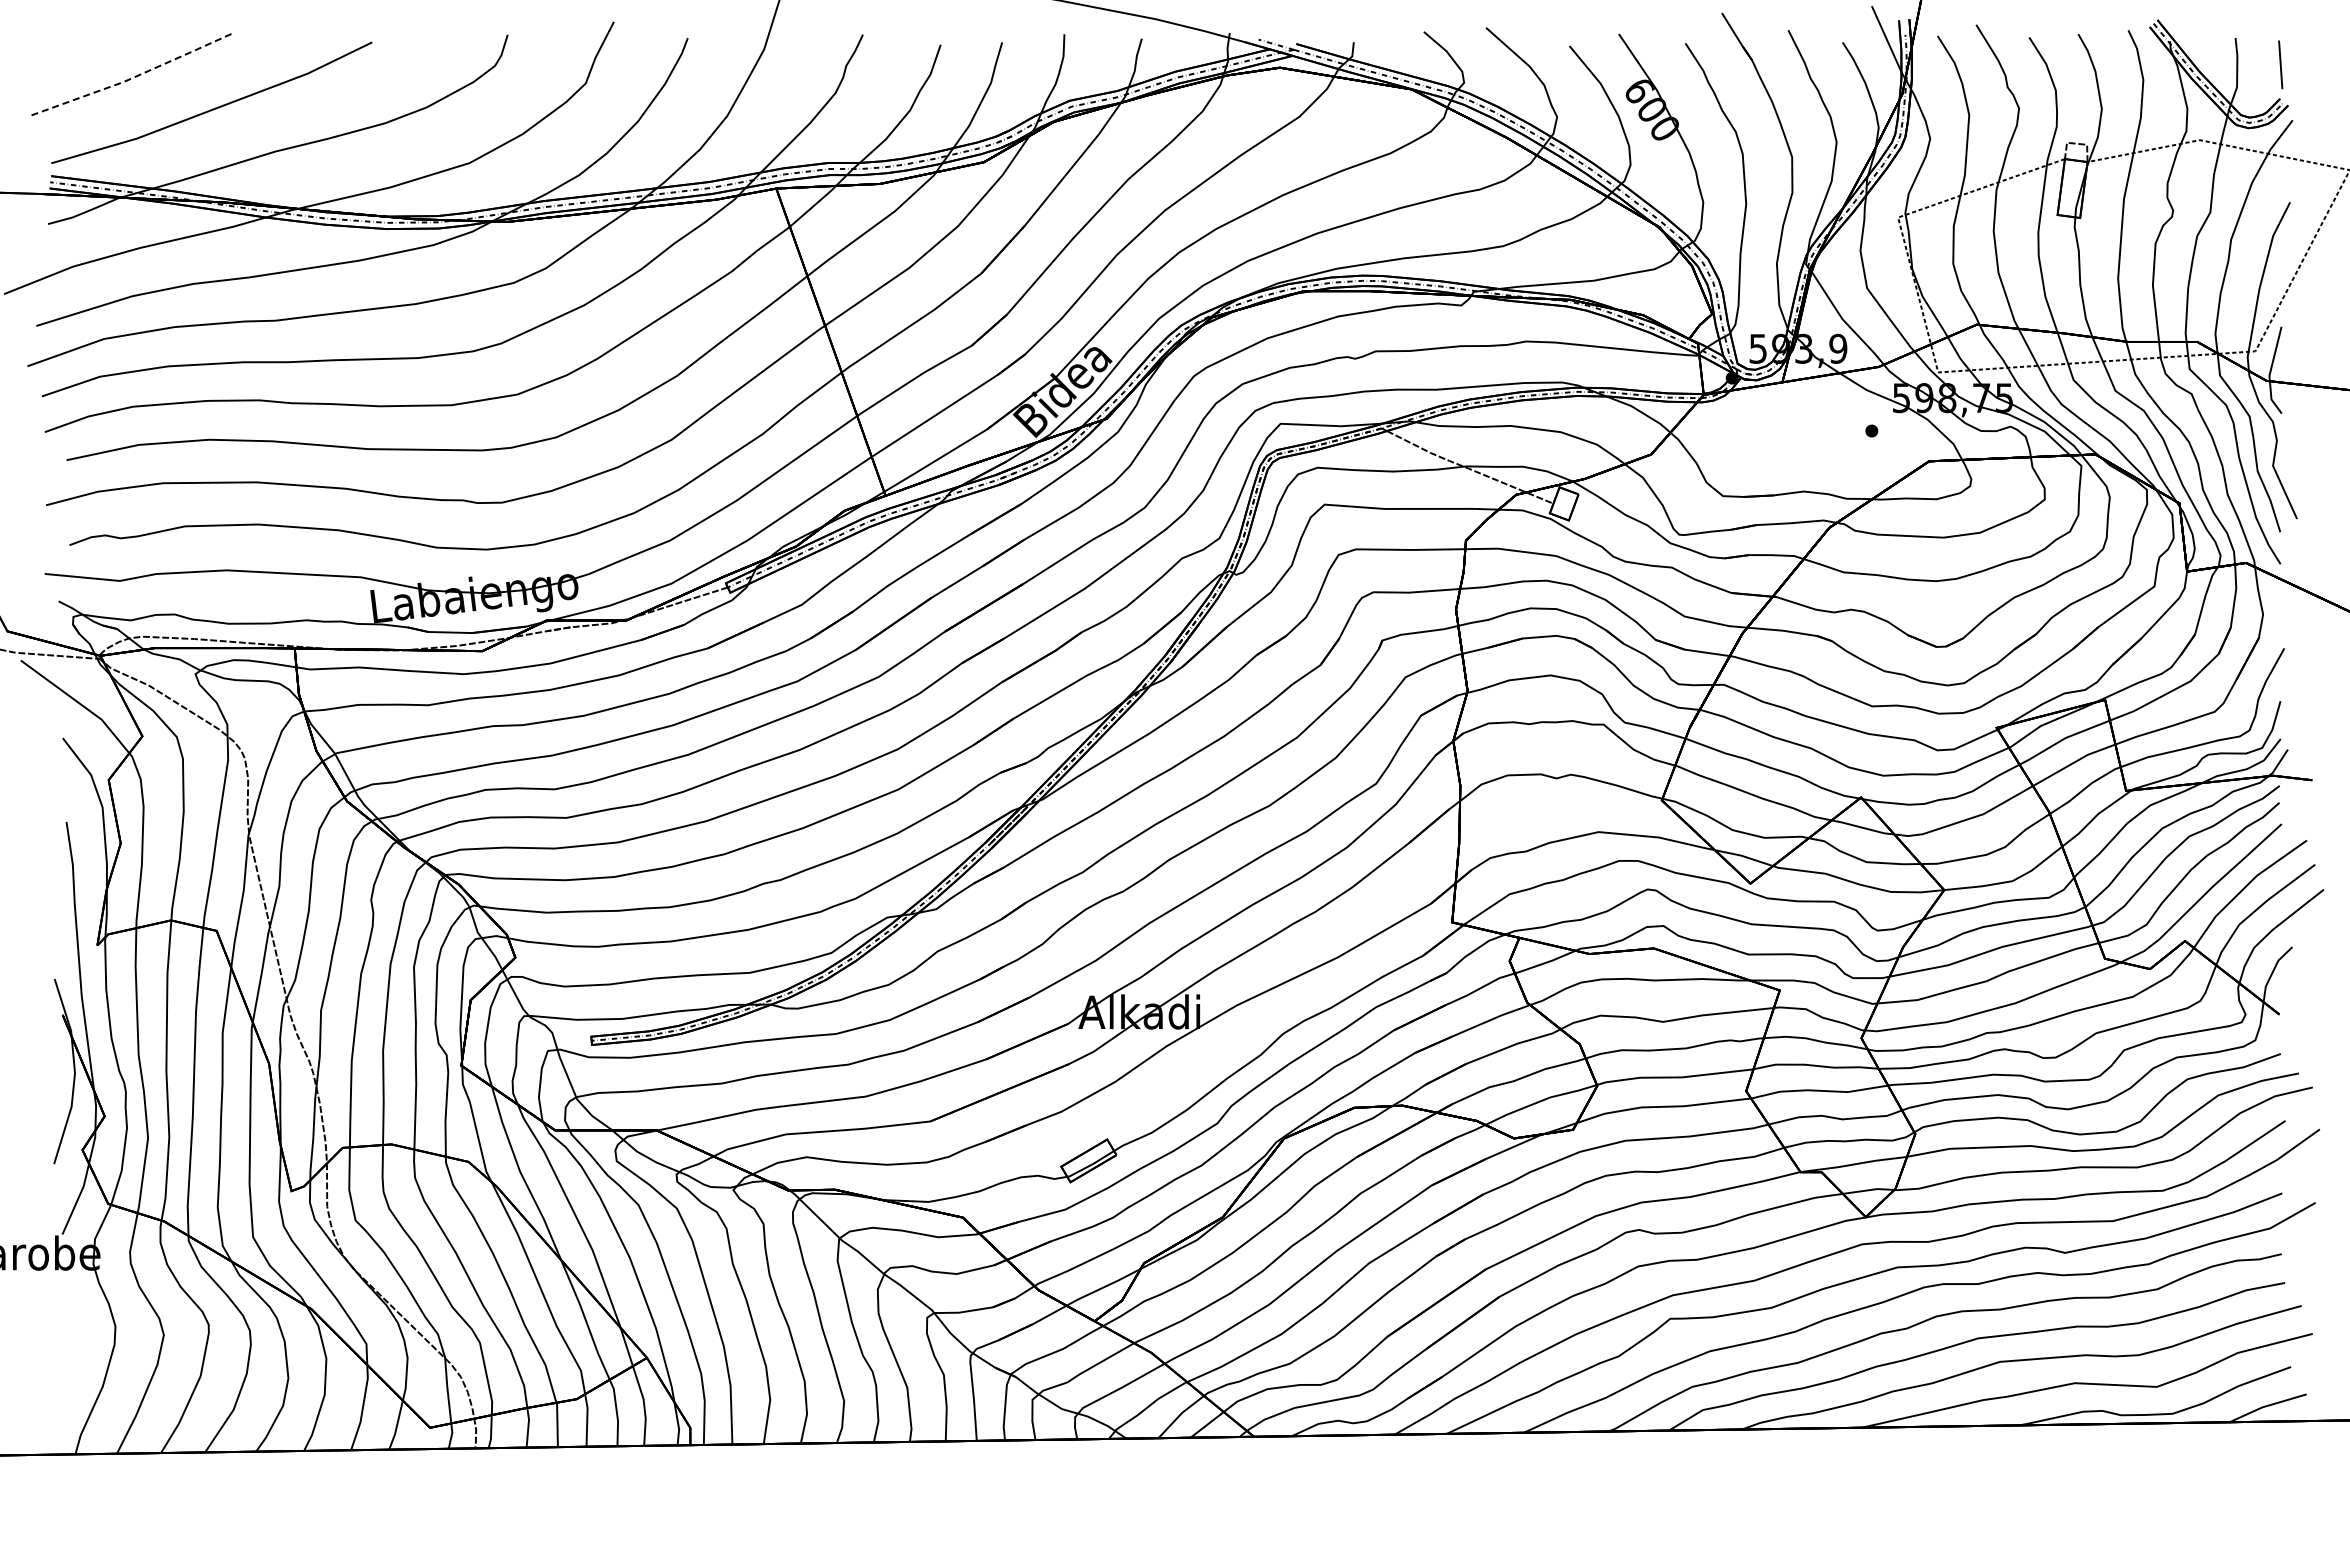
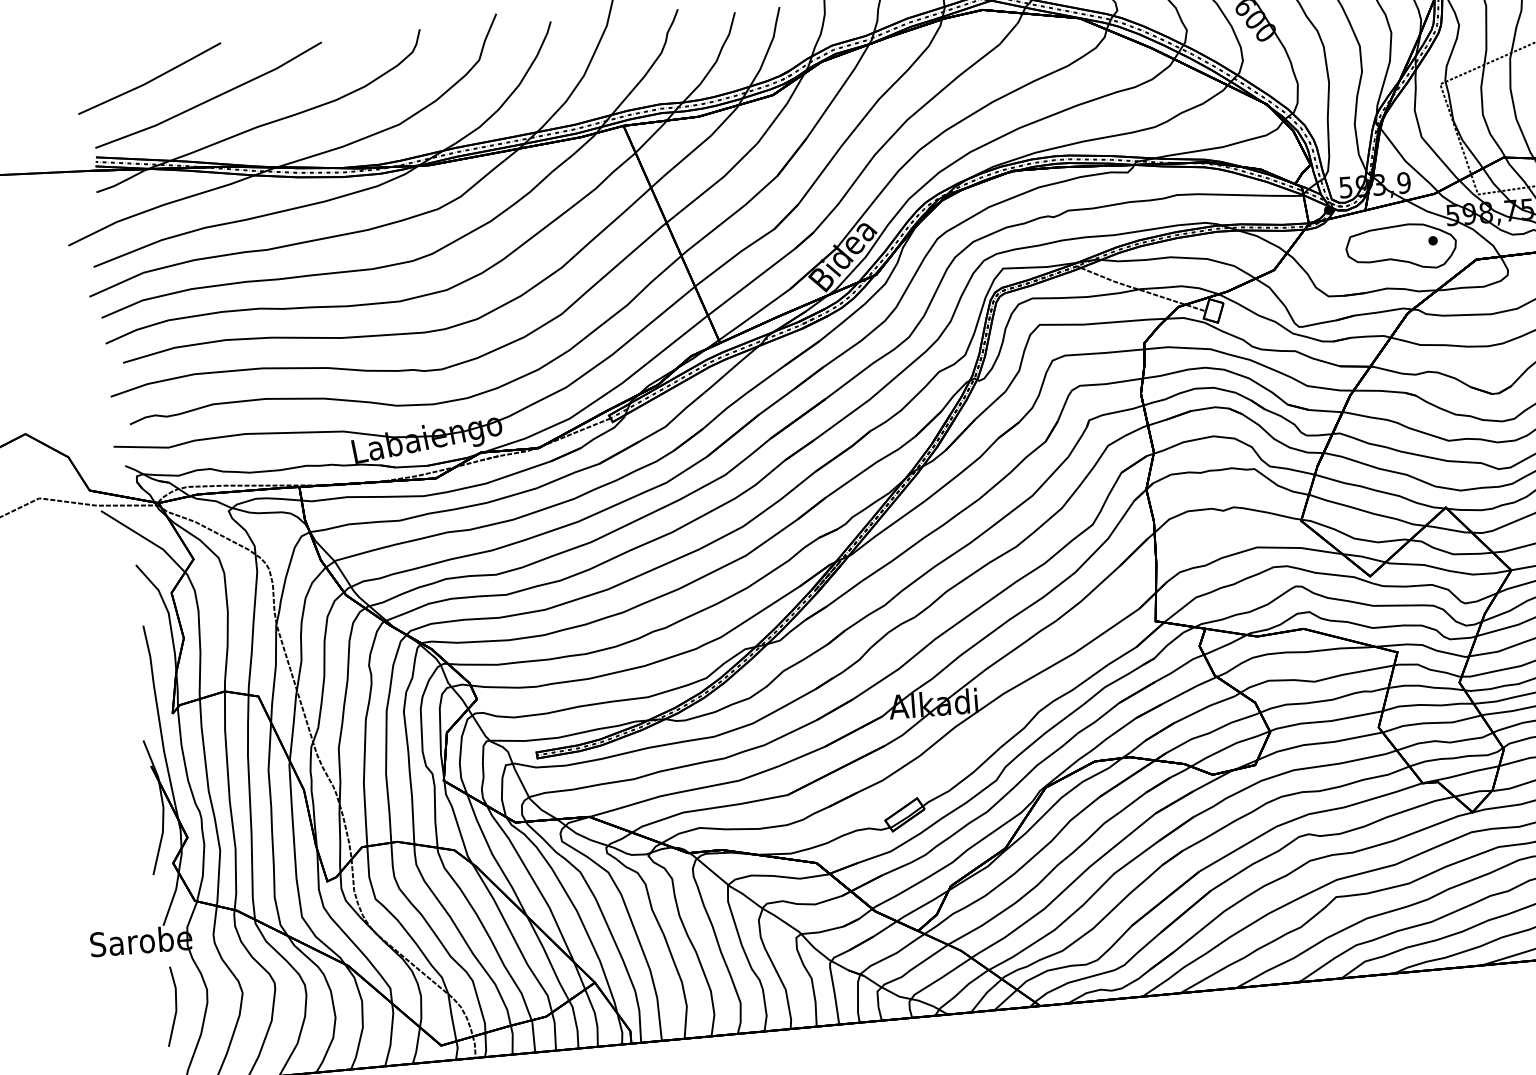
line: (134, 77) -> (151, 81), dashed -> solid
part: (1827, 436) -> (1401, 247), added
line: (70, 1345) -> (175, 1005), added

